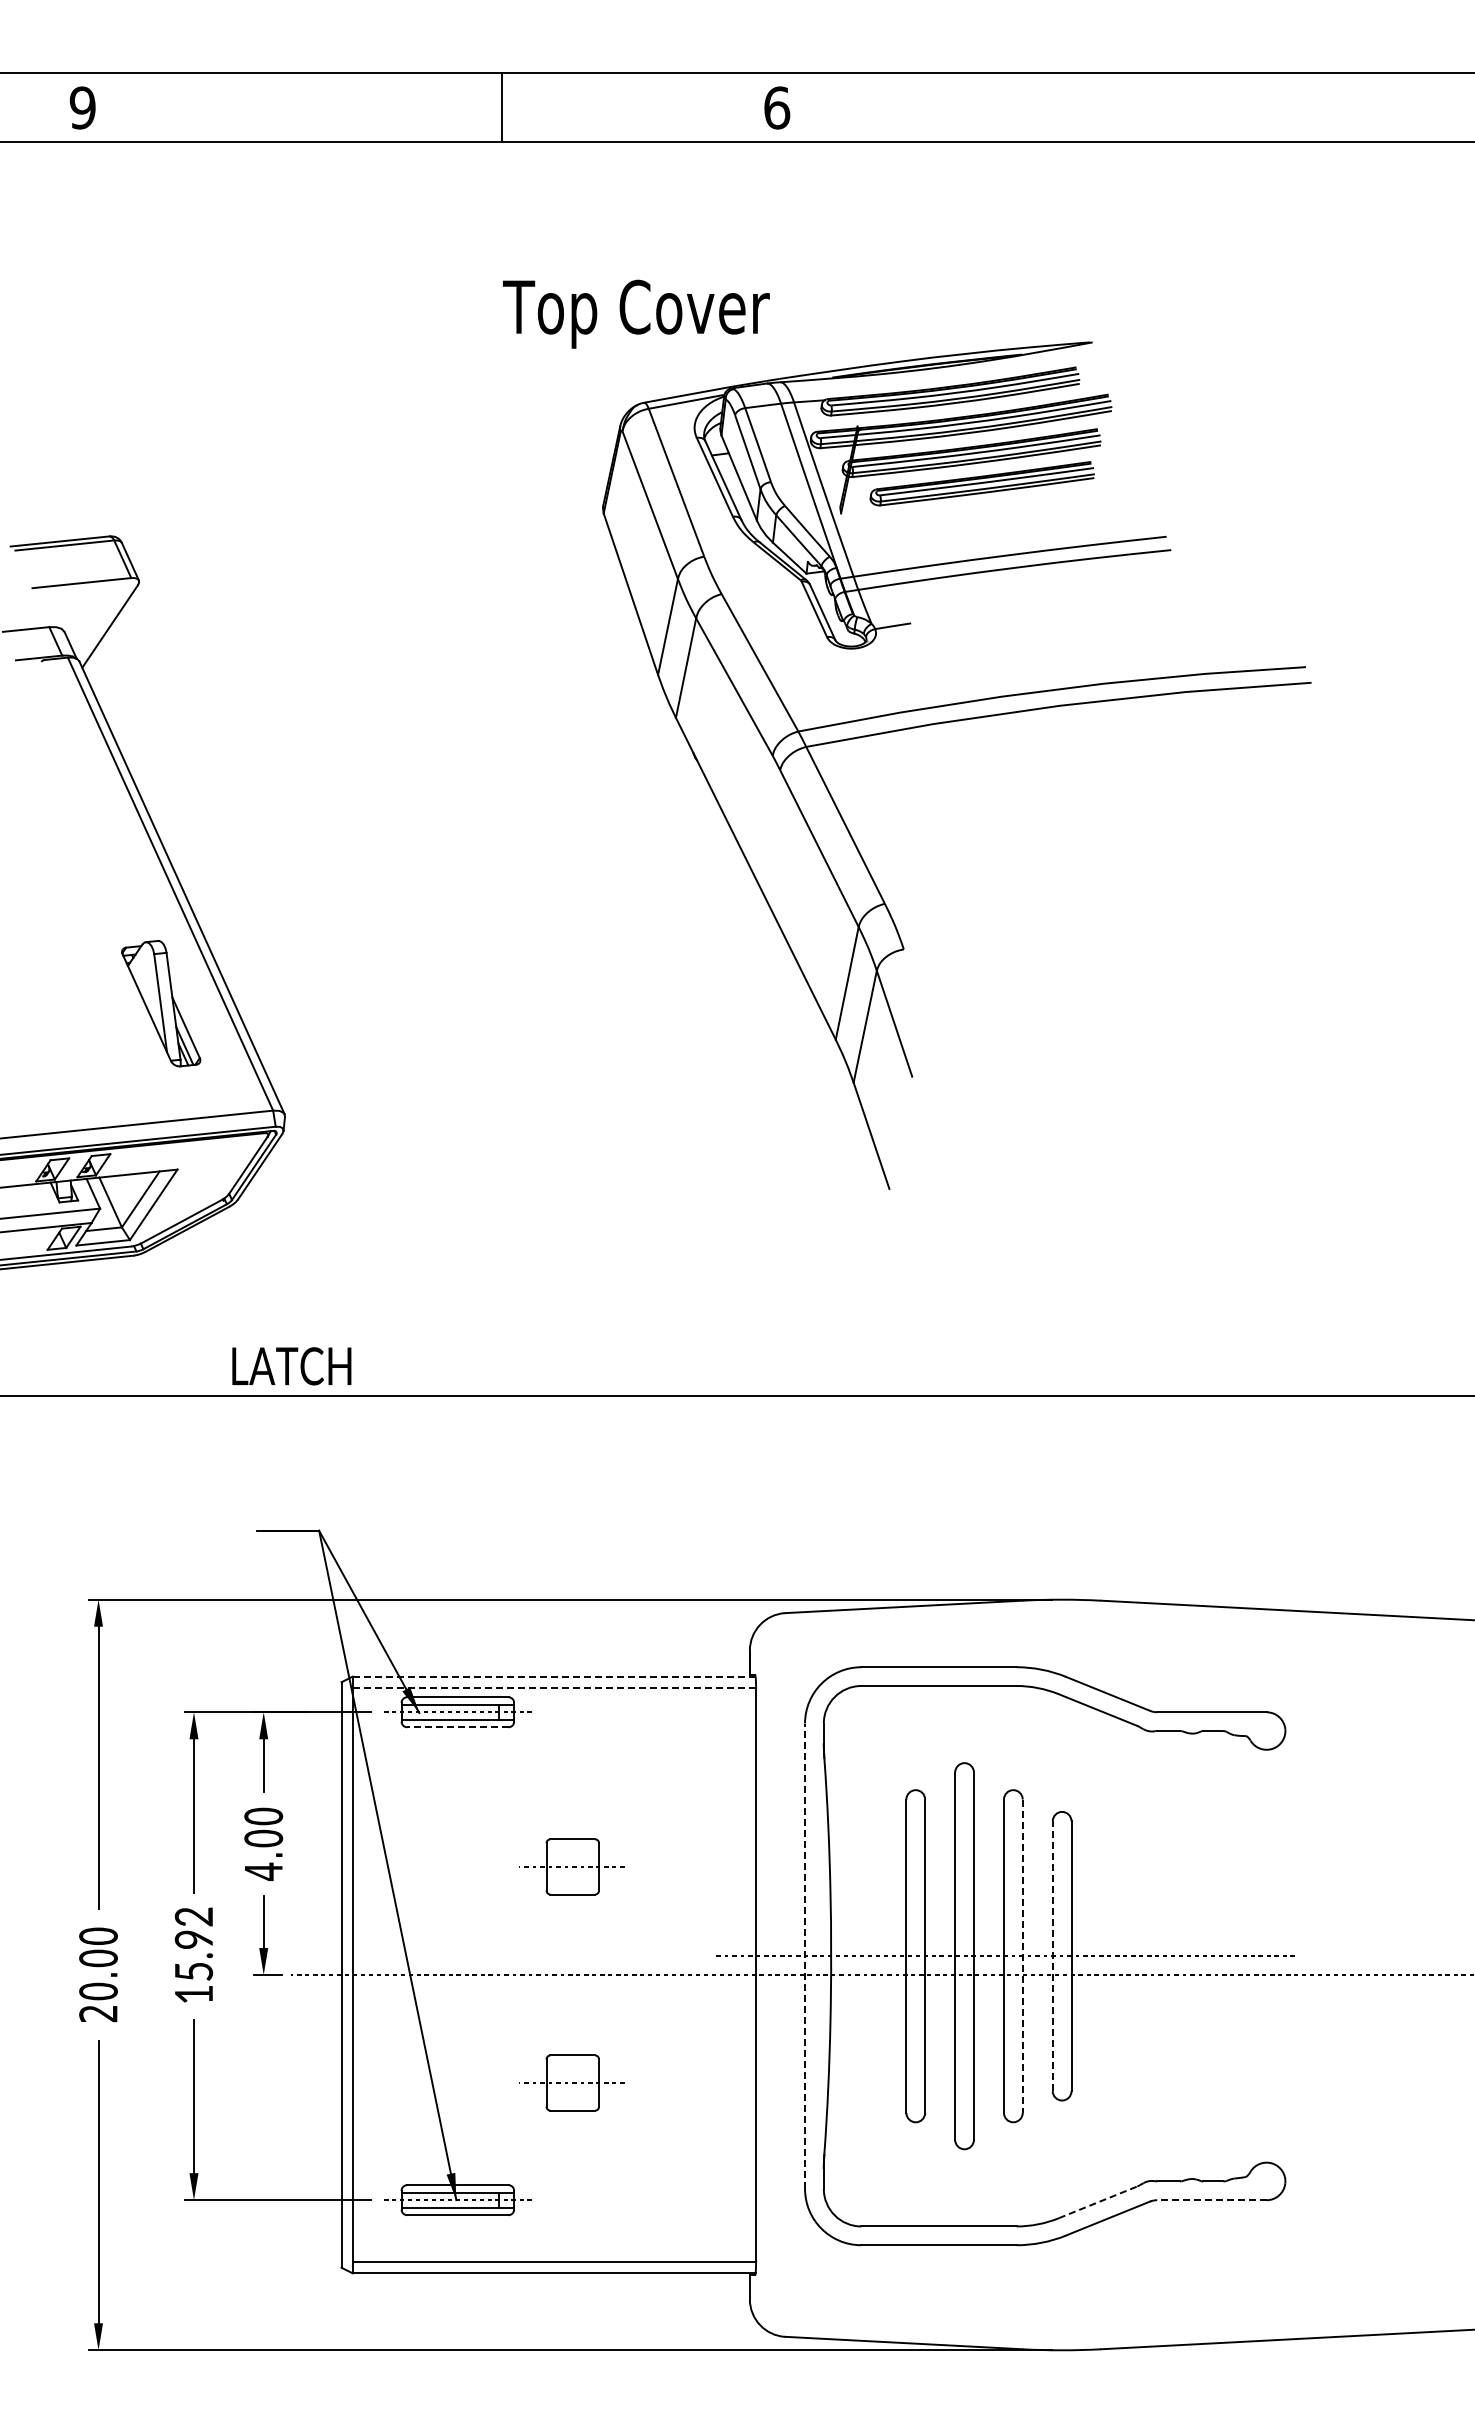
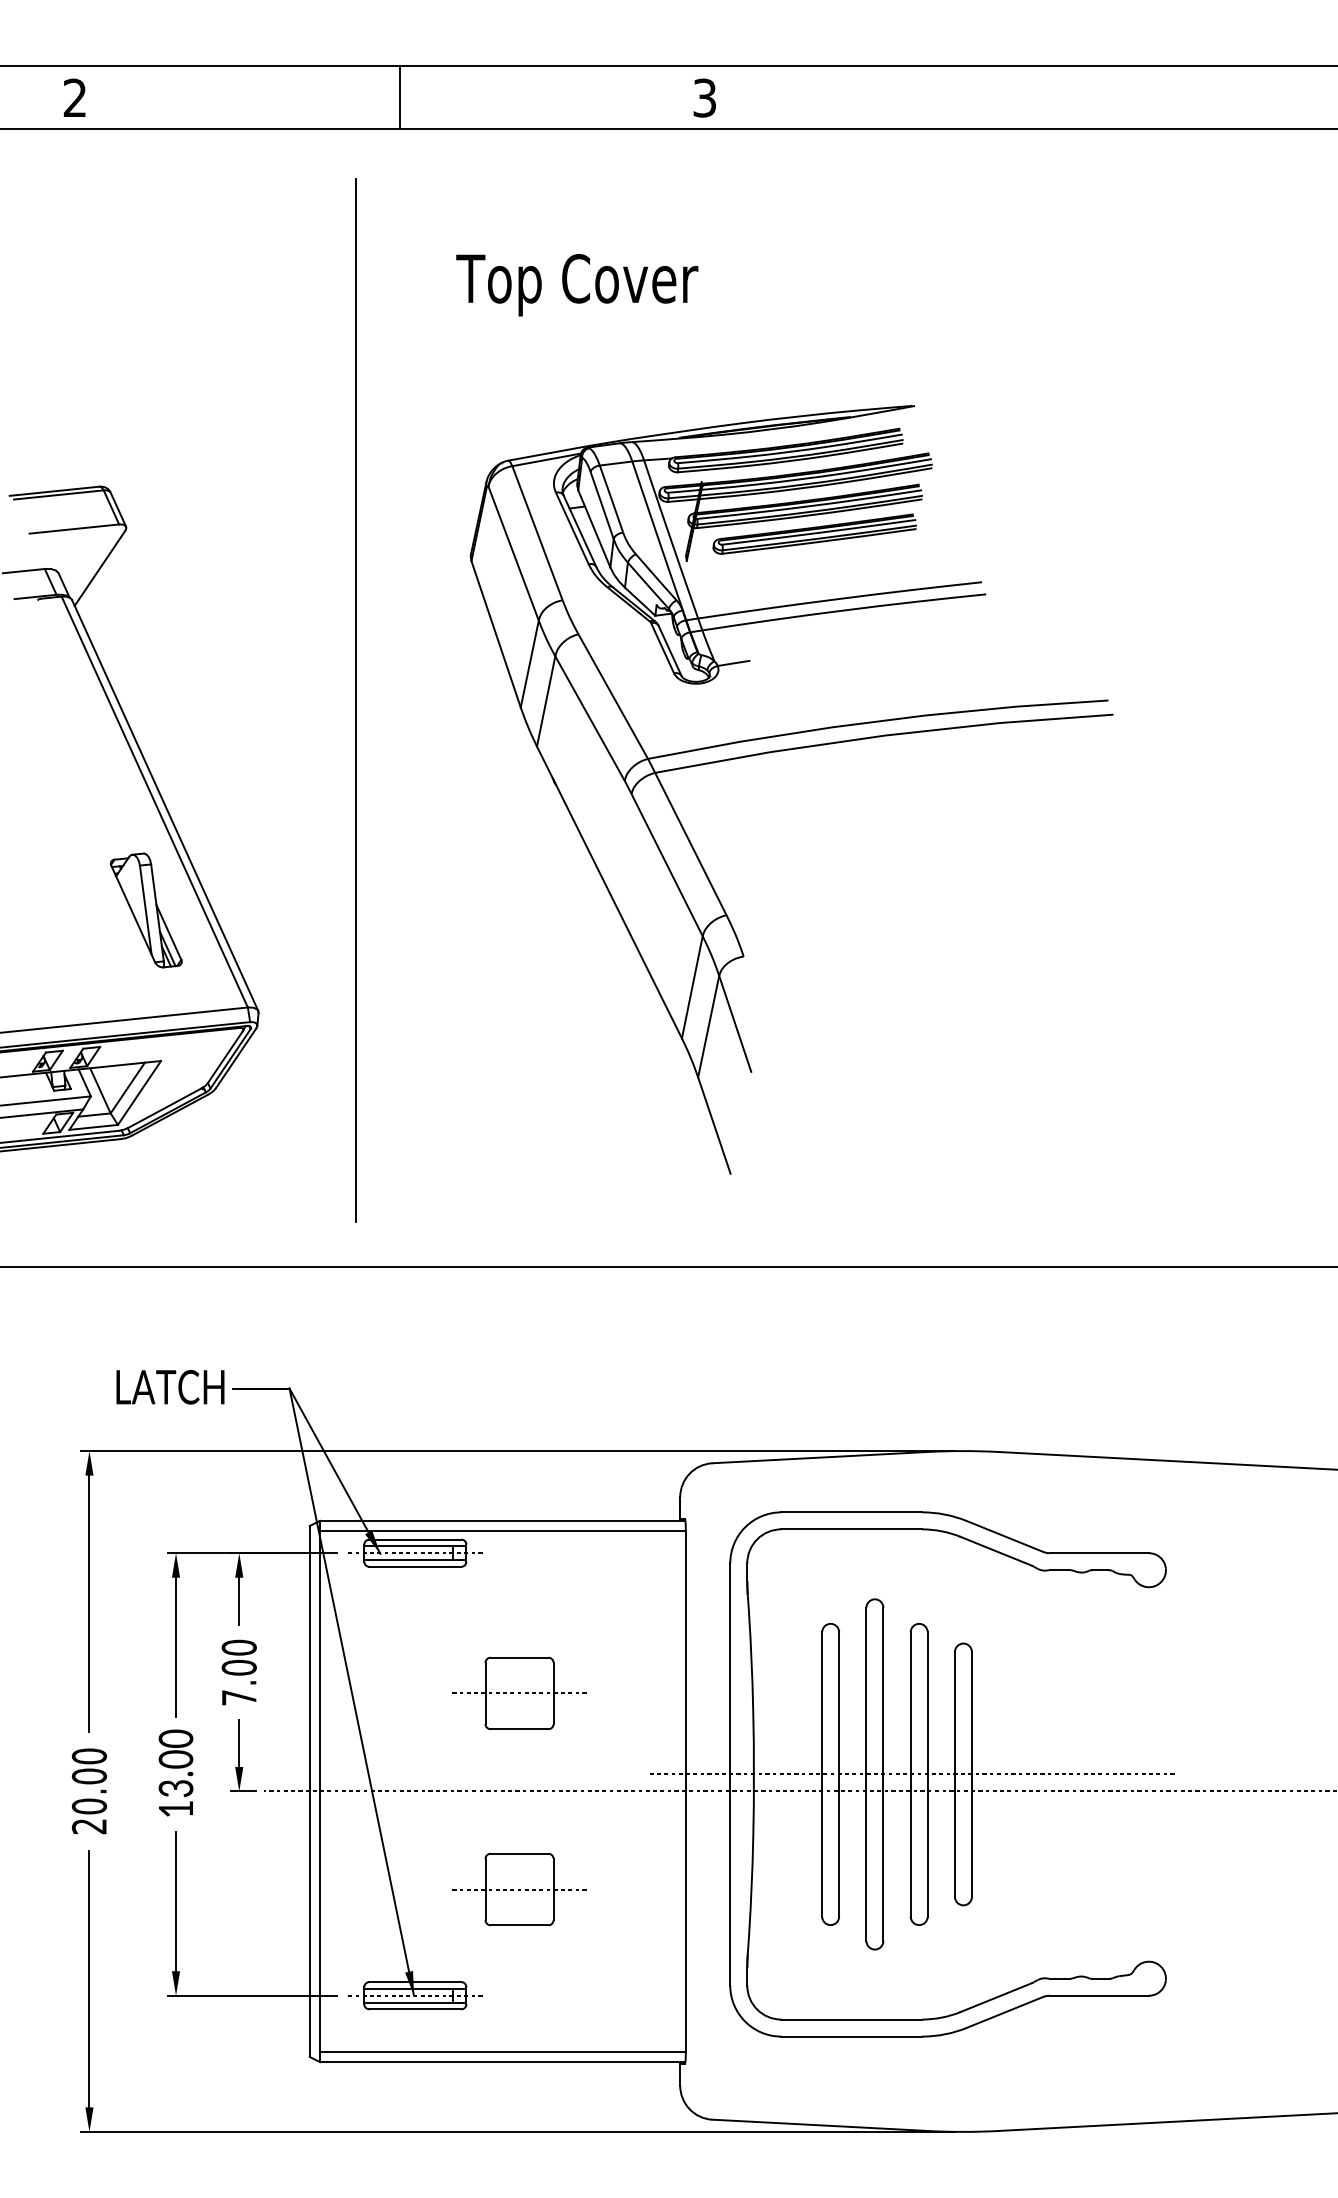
text: (82, 107) -> (74, 97), 9 -> 2
line: (502, 107) -> (400, 97), moved
text: (777, 107) -> (705, 97), 6 -> 3
part: (953, 722) -> (788, 750), moved
line: (391, 772) -> (355, 700), added
text: (291, 1366) -> (170, 1387), moved
line: (554, 1676) -> (503, 1520), dashed -> solid
line: (554, 1687) -> (503, 1530), dashed -> solid
line: (457, 1727) -> (415, 1567), dashed -> solid
part: (572, 1866) -> (519, 1693), size x1.43
text: (263, 1871) -> (239, 1697), 4.00 -> 7.00
text: (193, 1943) -> (175, 1762), 15.92 -> 13.00
line: (805, 1956) -> (730, 1774), dashed -> solid
line: (1022, 1956) -> (927, 1774), dashed -> solid
line: (1052, 1956) -> (954, 1774), dashed -> solid
part: (572, 2082) -> (519, 1888), size x1.43
line: (1211, 2200) -> (1098, 1996), dashed -> solid
line: (1098, 2202) -> (996, 1997), dashed -> solid

